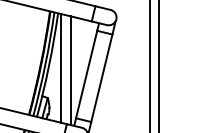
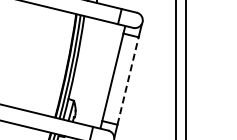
line: (61, 67) -> (87, 70), removed
line: (71, 70) -> (97, 73), removed
line: (102, 77) -> (128, 80), solid -> dashed

